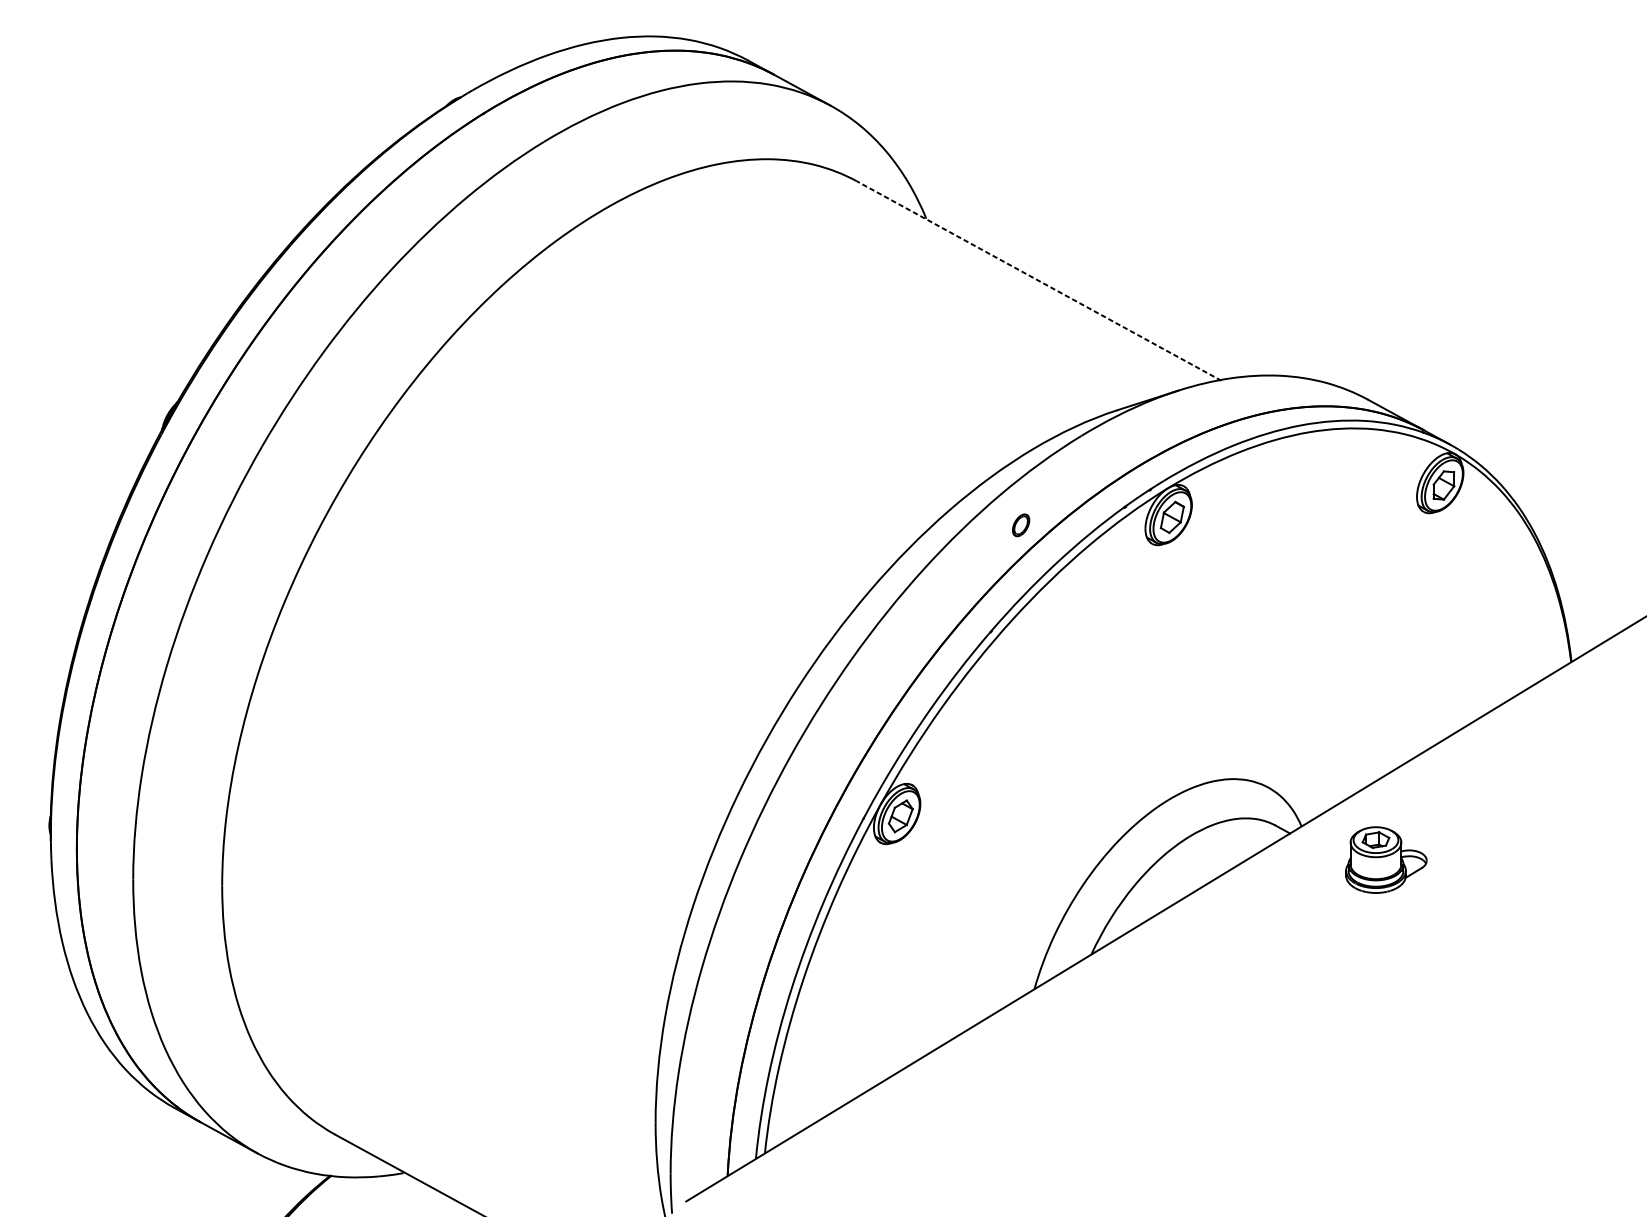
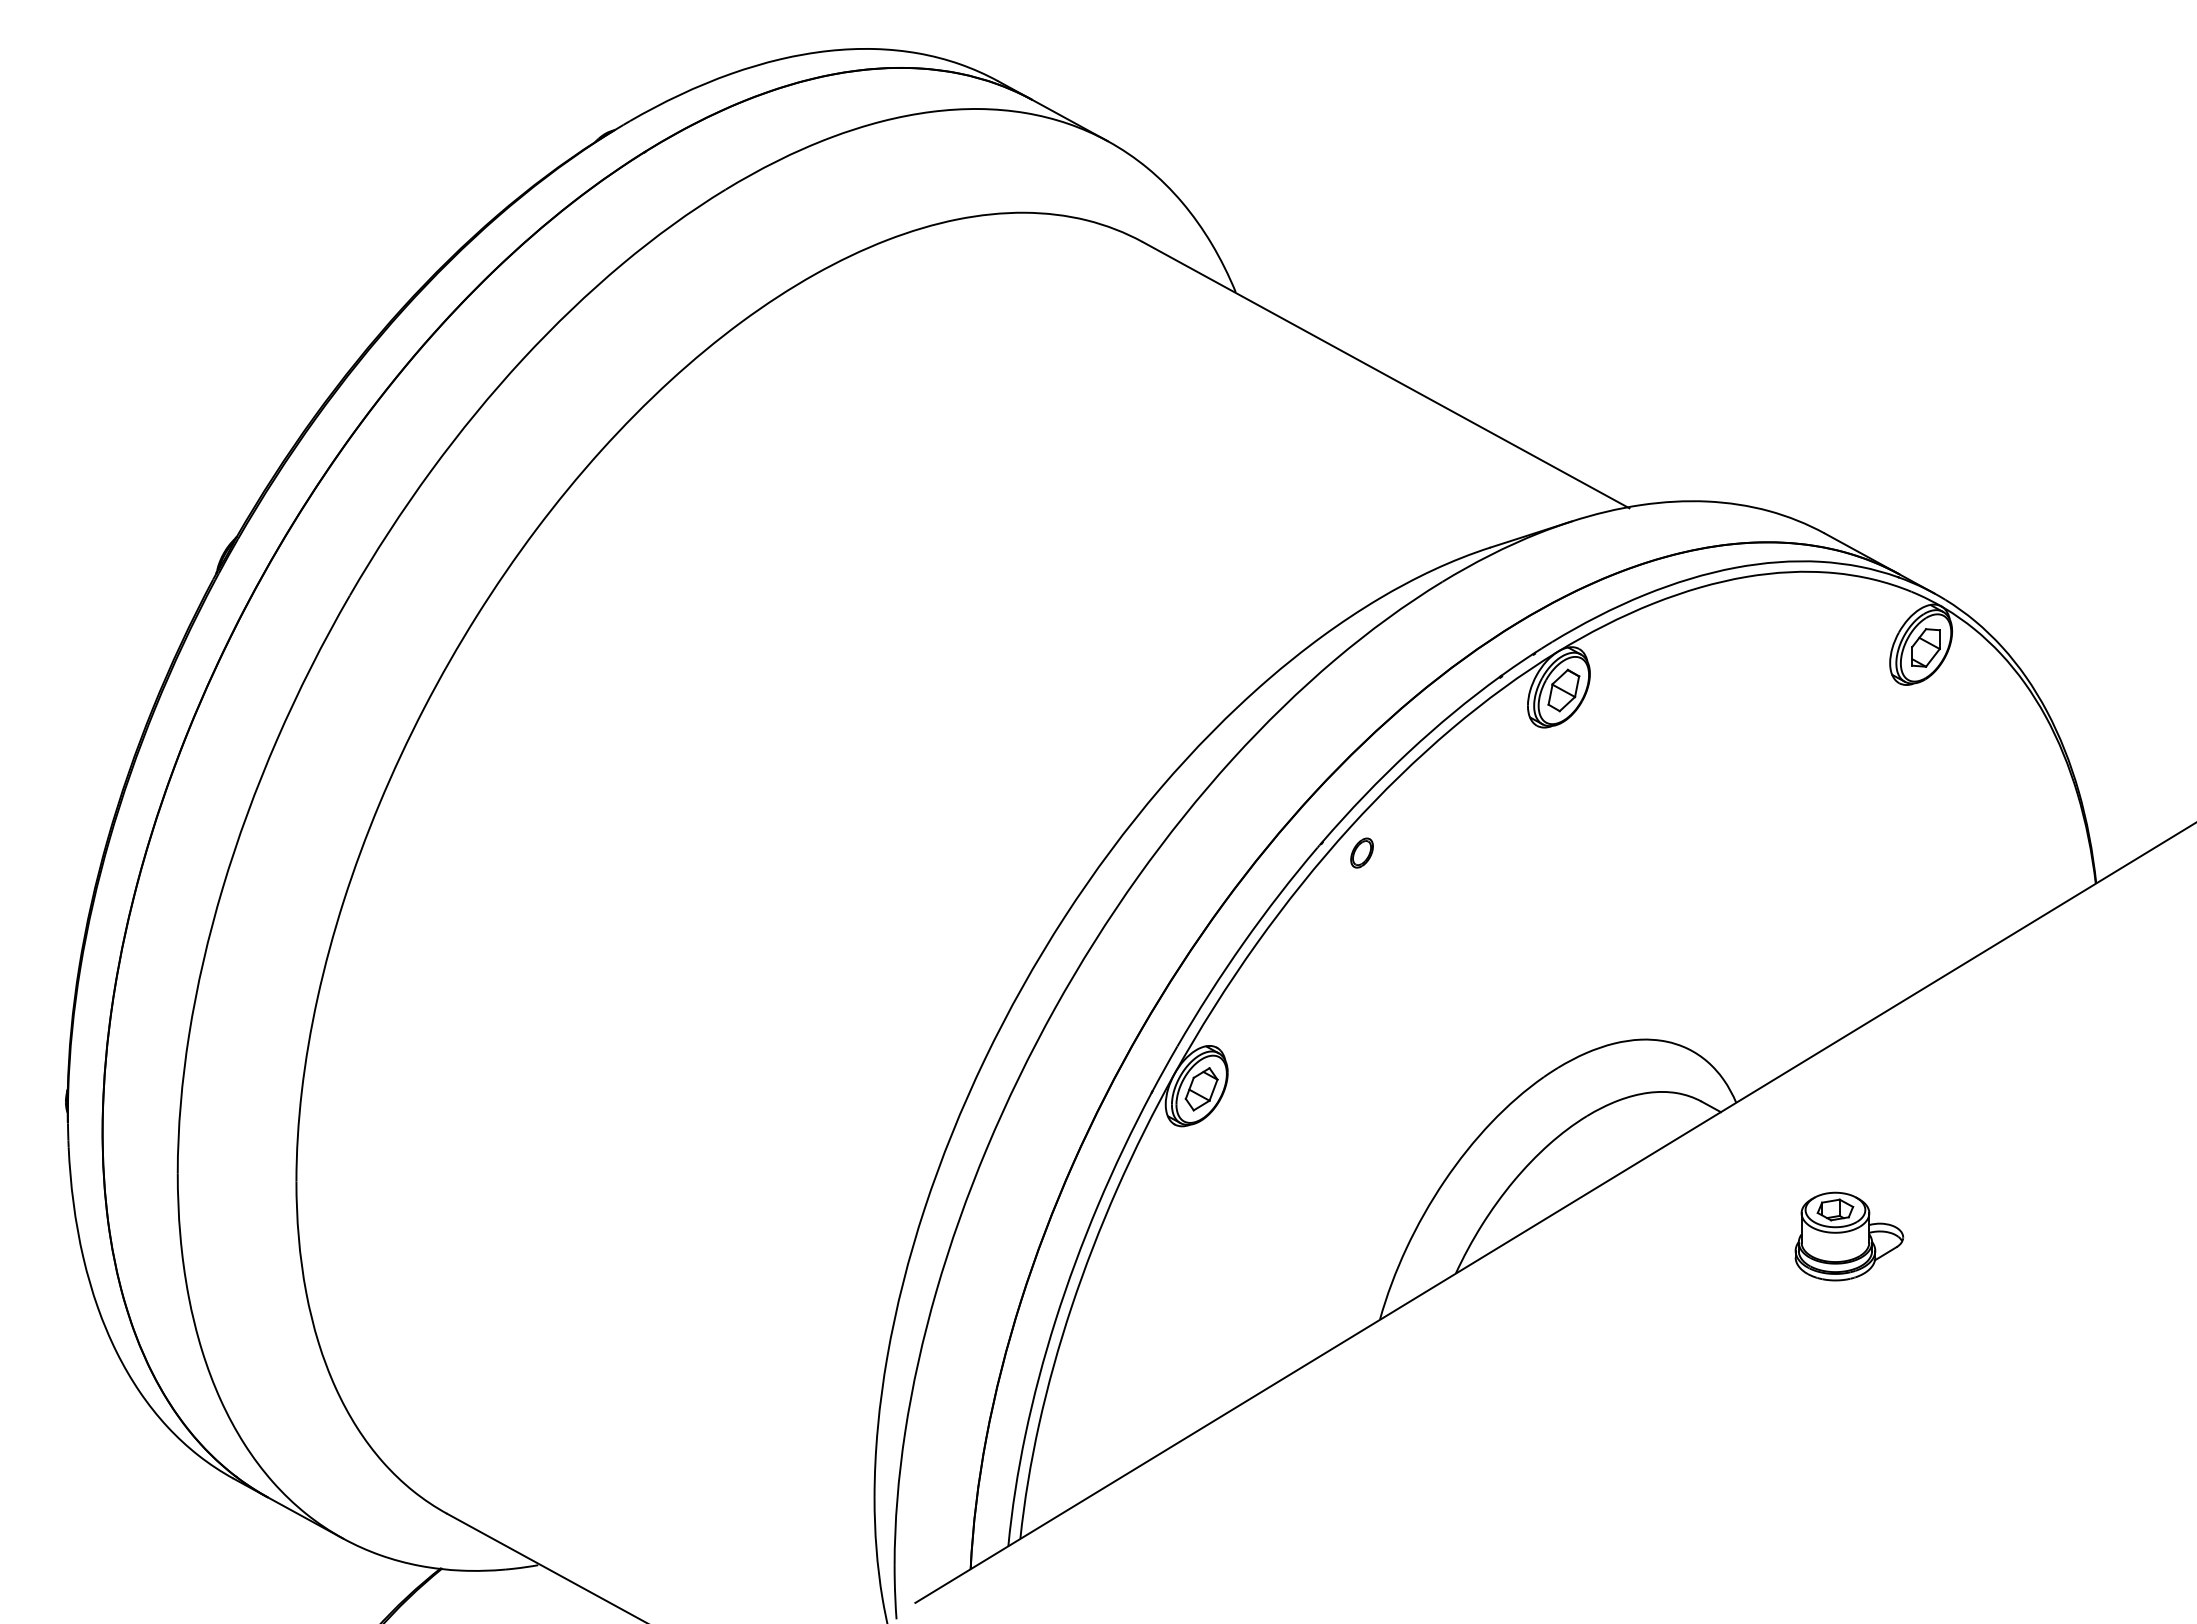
line: (1038, 280) -> (1385, 374), dashed -> solid
part: (1020, 524) -> (1361, 852), moved
part: (1386, 860) -> (1849, 1236), moved

